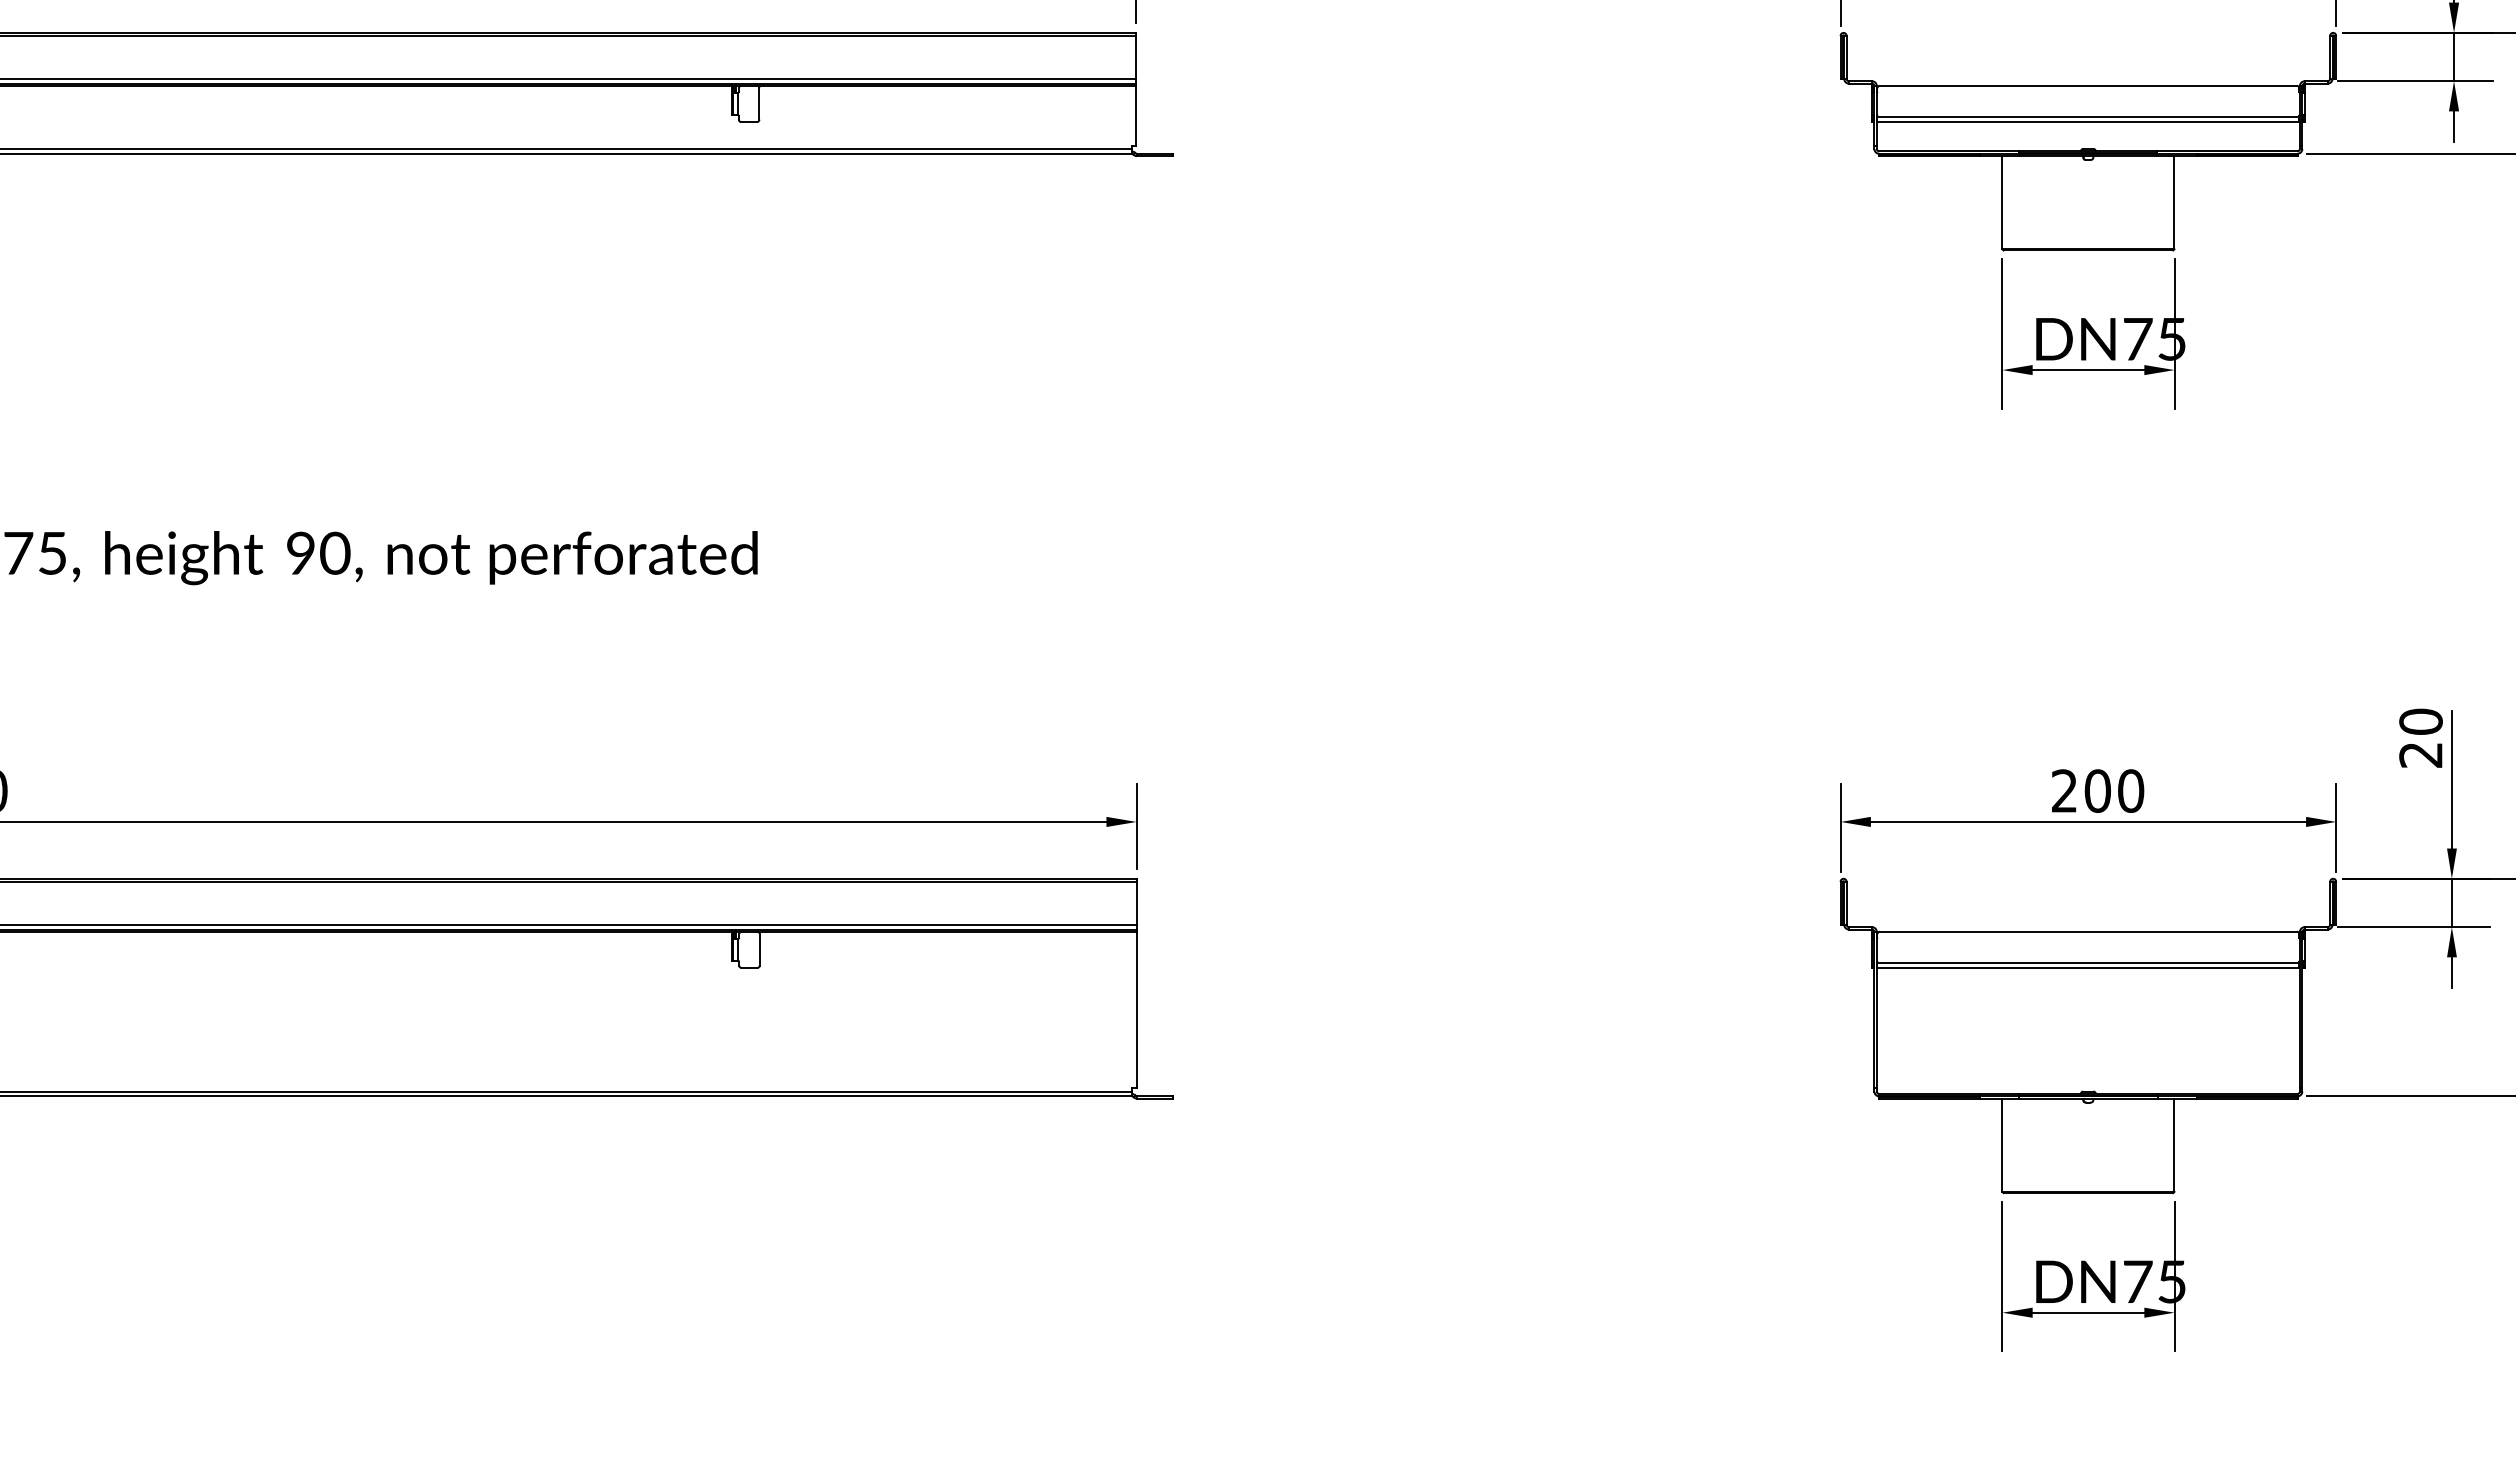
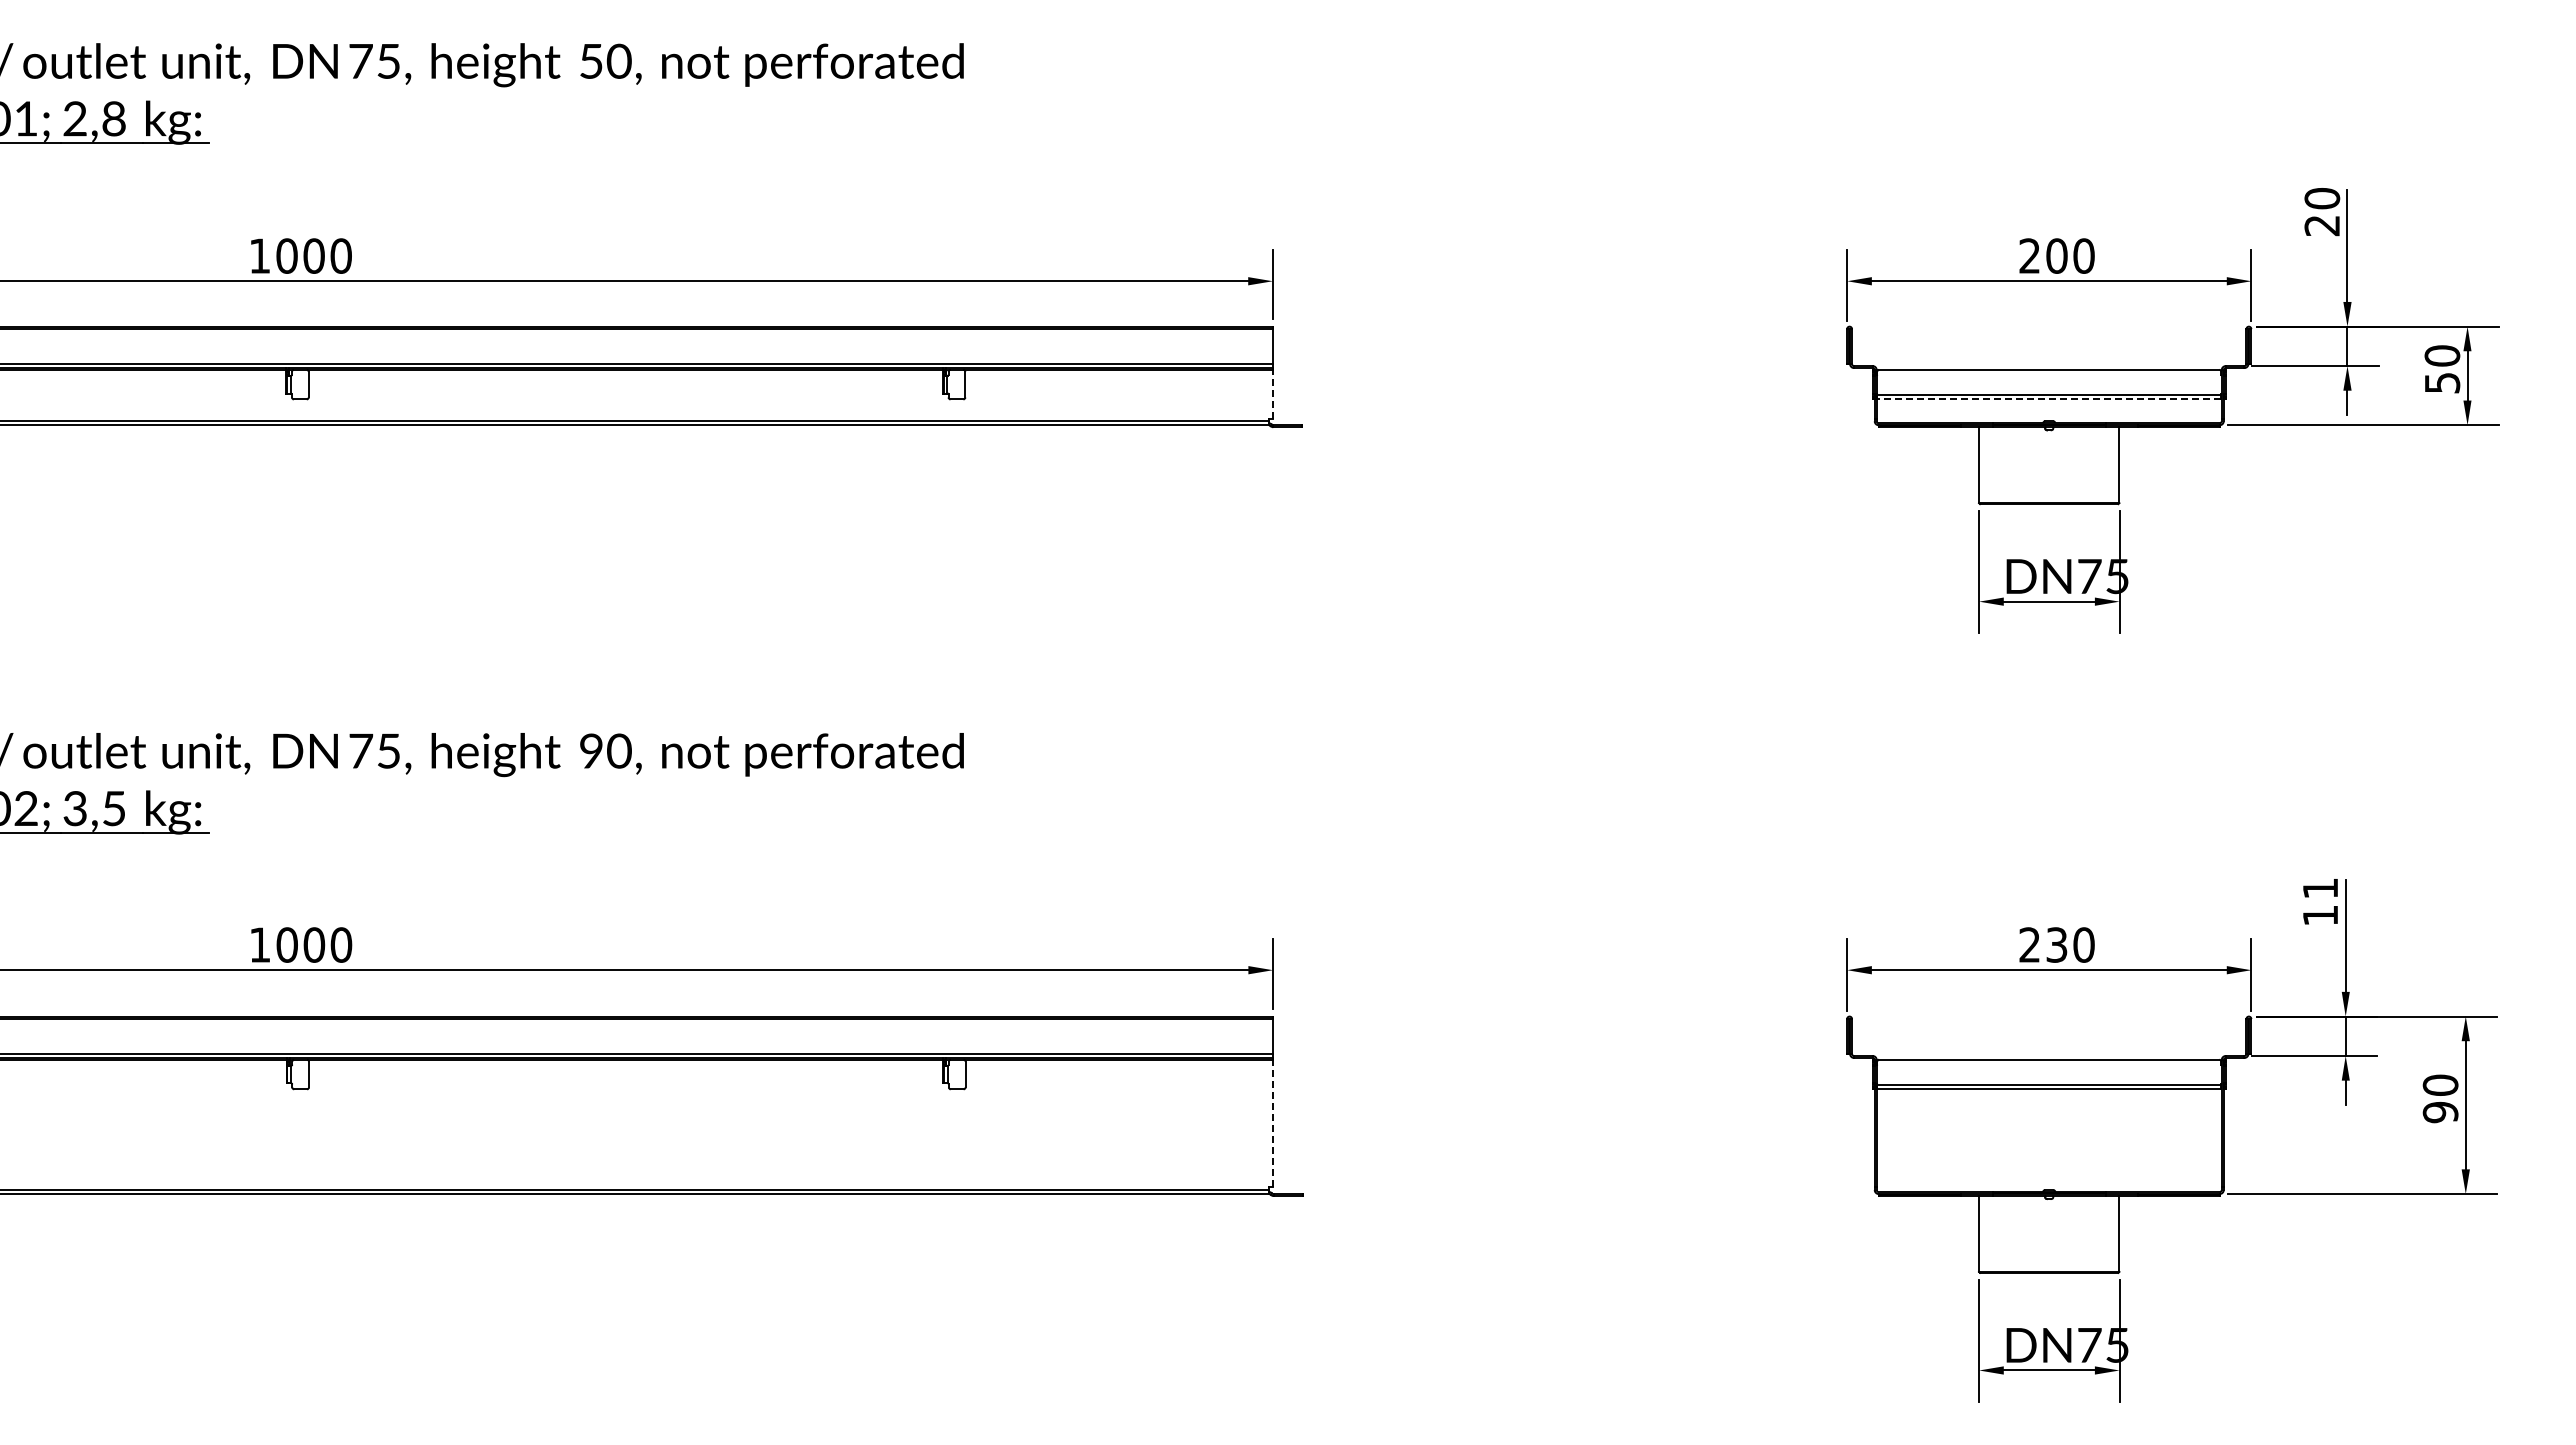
line: (1136, 114) -> (1272, 393), solid -> dashed
line: (2087, 122) -> (2048, 399), solid -> dashed
text: (2420, 737) -> (2320, 901), 20 -> 11
text: (2097, 790) -> (2056, 944), 200 -> 230
line: (1137, 1009) -> (1273, 1123), solid -> dashed

